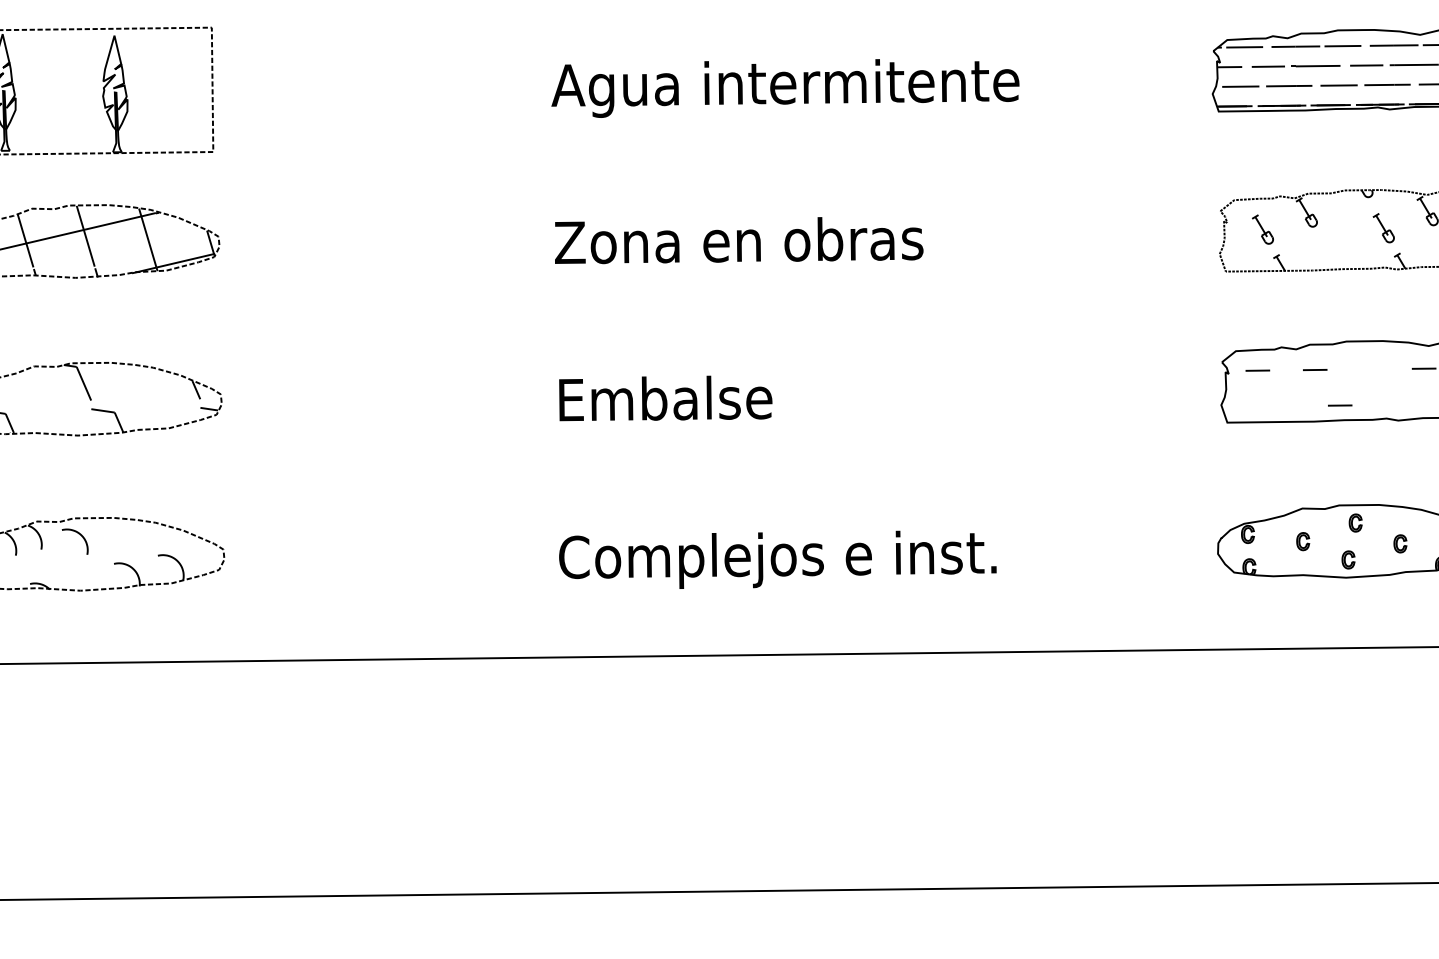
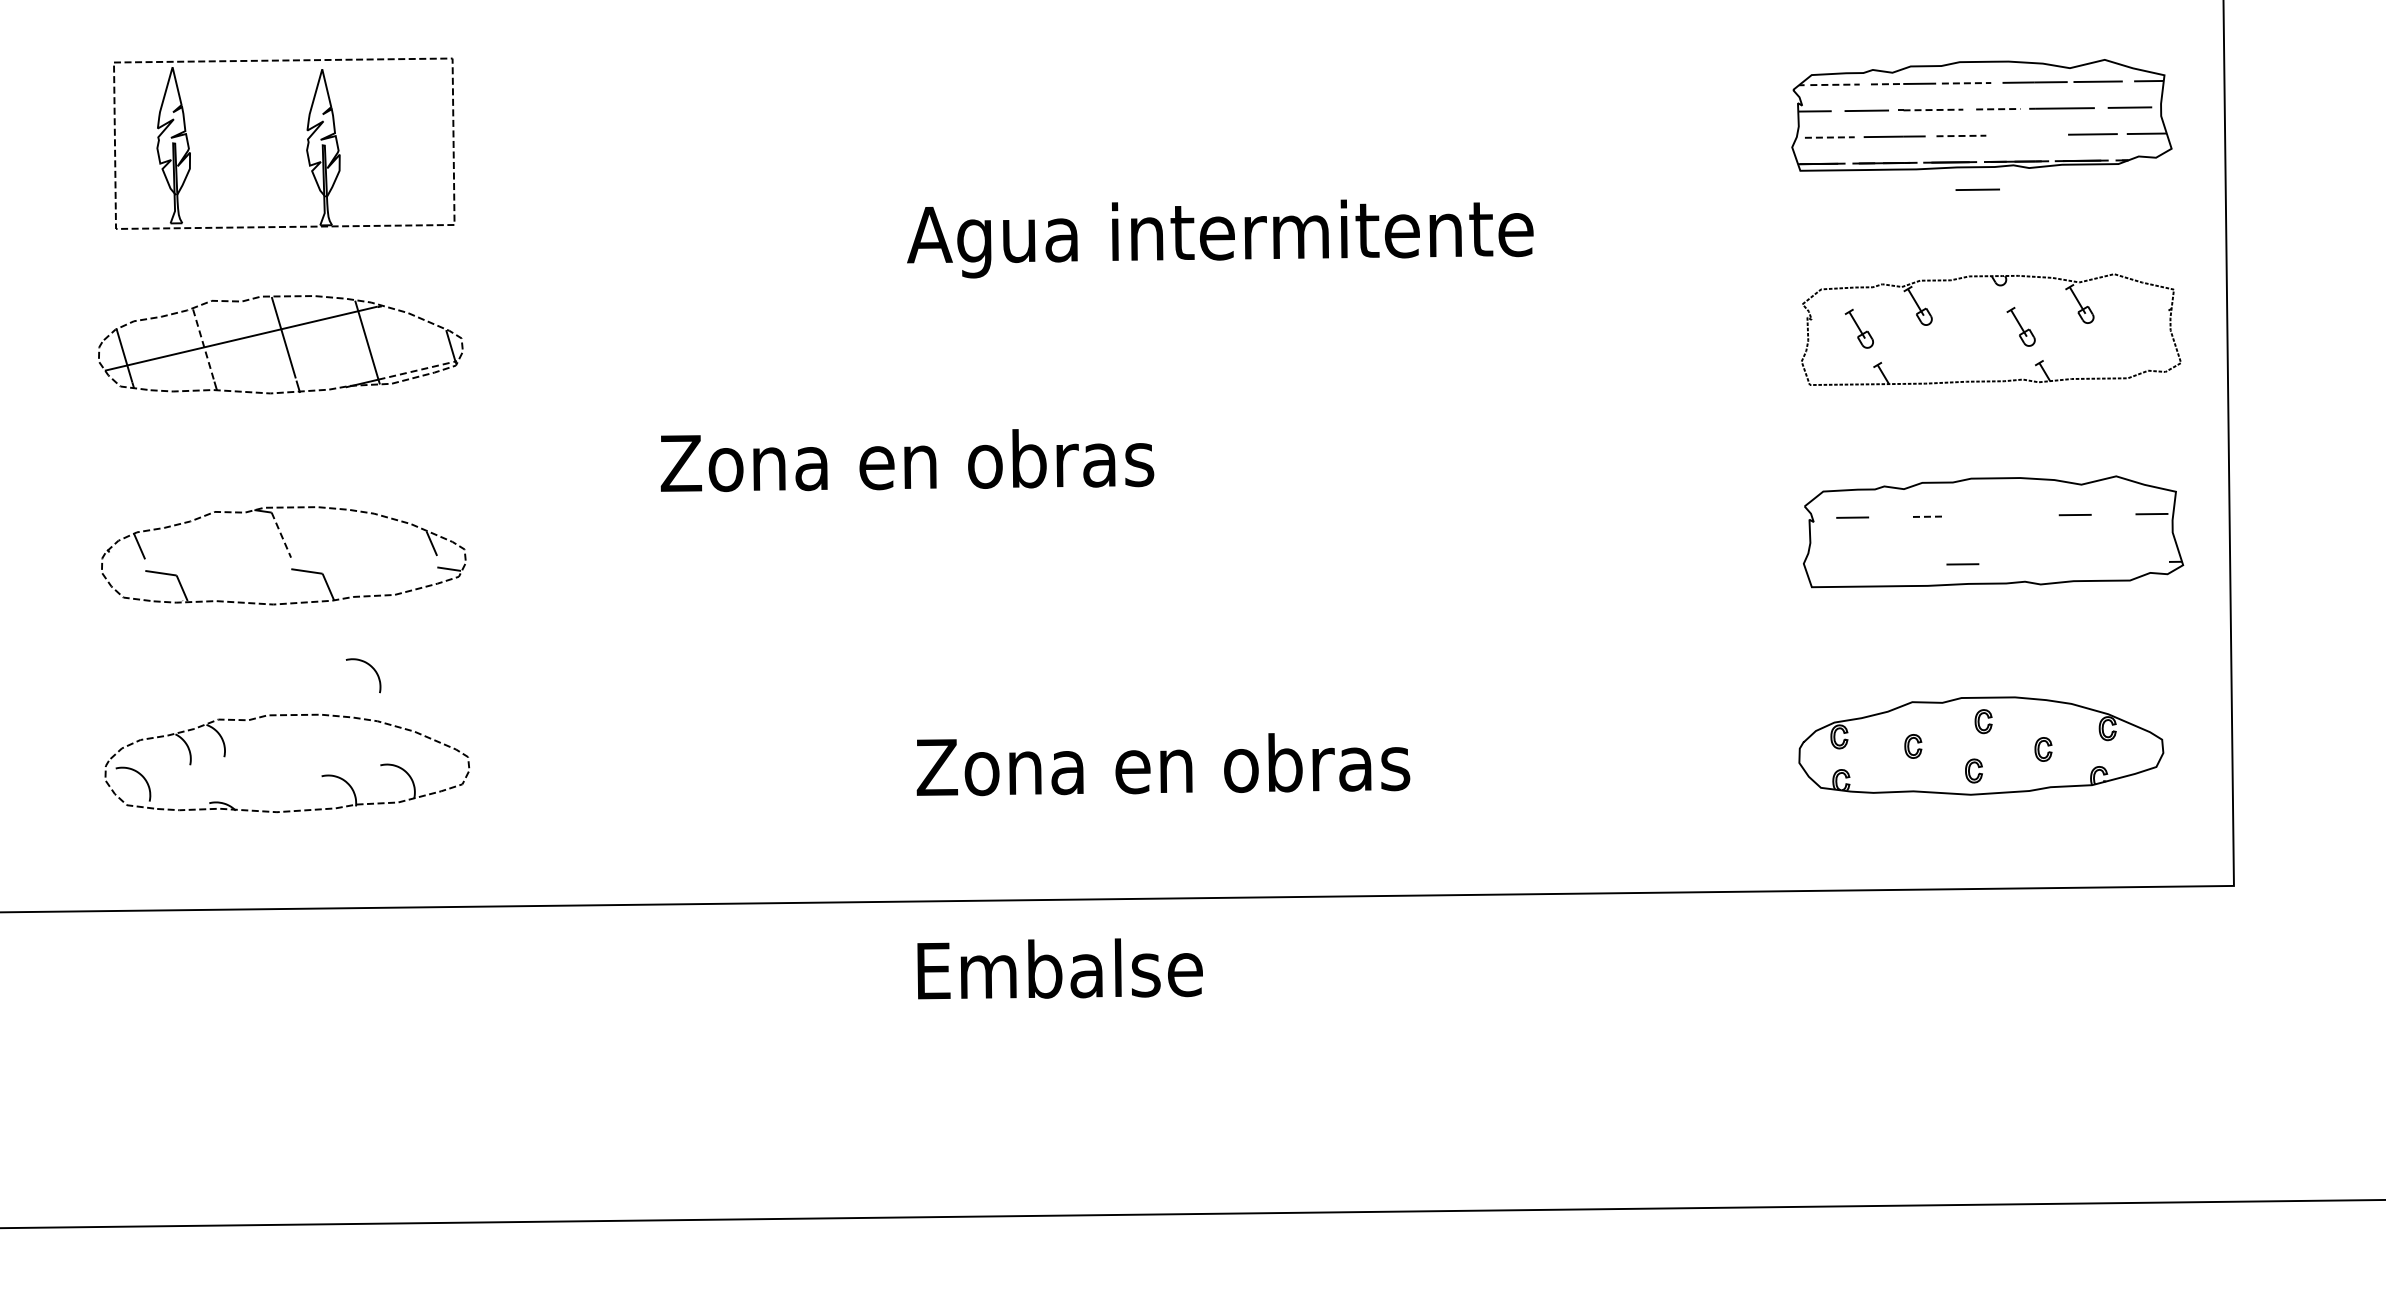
line: (1342, 46) -> (1966, 83), solid -> dashed
line: (1245, 47) -> (1835, 84), solid -> dashed
line: (1283, 47) -> (1887, 84), solid -> dashed
line: (1366, 65) -> (1998, 109), solid -> dashed
line: (1318, 66) -> (1933, 110), solid -> dashed
line: (1339, 85) -> (1961, 136), solid -> dashed
line: (1387, 85) -> (2026, 135), removed
line: (1240, 86) -> (1829, 137), solid -> dashed
text: (785, 88) -> (1220, 238), moved
line: (1351, 125) -> (1977, 189), added
line: (25, 240) -> (203, 343), solid -> dashed
text: (739, 240) -> (907, 460), moved
line: (186, 260) -> (418, 370), solid -> dashed
line: (1315, 369) -> (1929, 516), solid -> dashed
line: (84, 384) -> (281, 535), solid -> dashed
text: (665, 398) -> (1059, 968), moved
curve: (79, 534) -> (369, 666), moved
text: (777, 559) -> (1209, 770), Complejos e inst. -> Zona en obras

